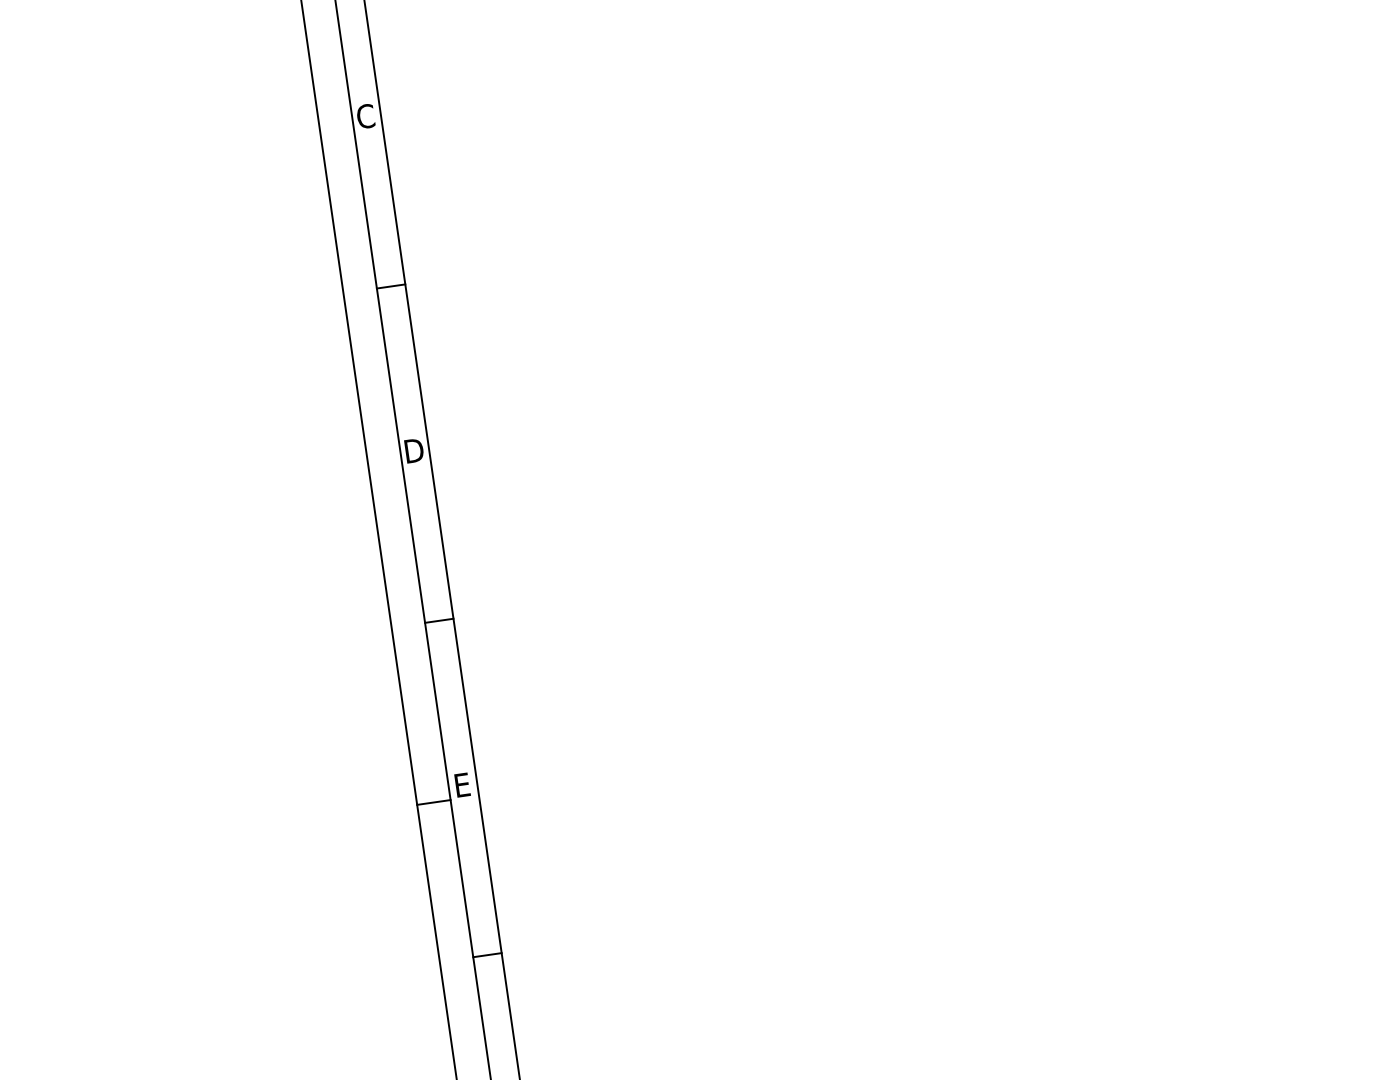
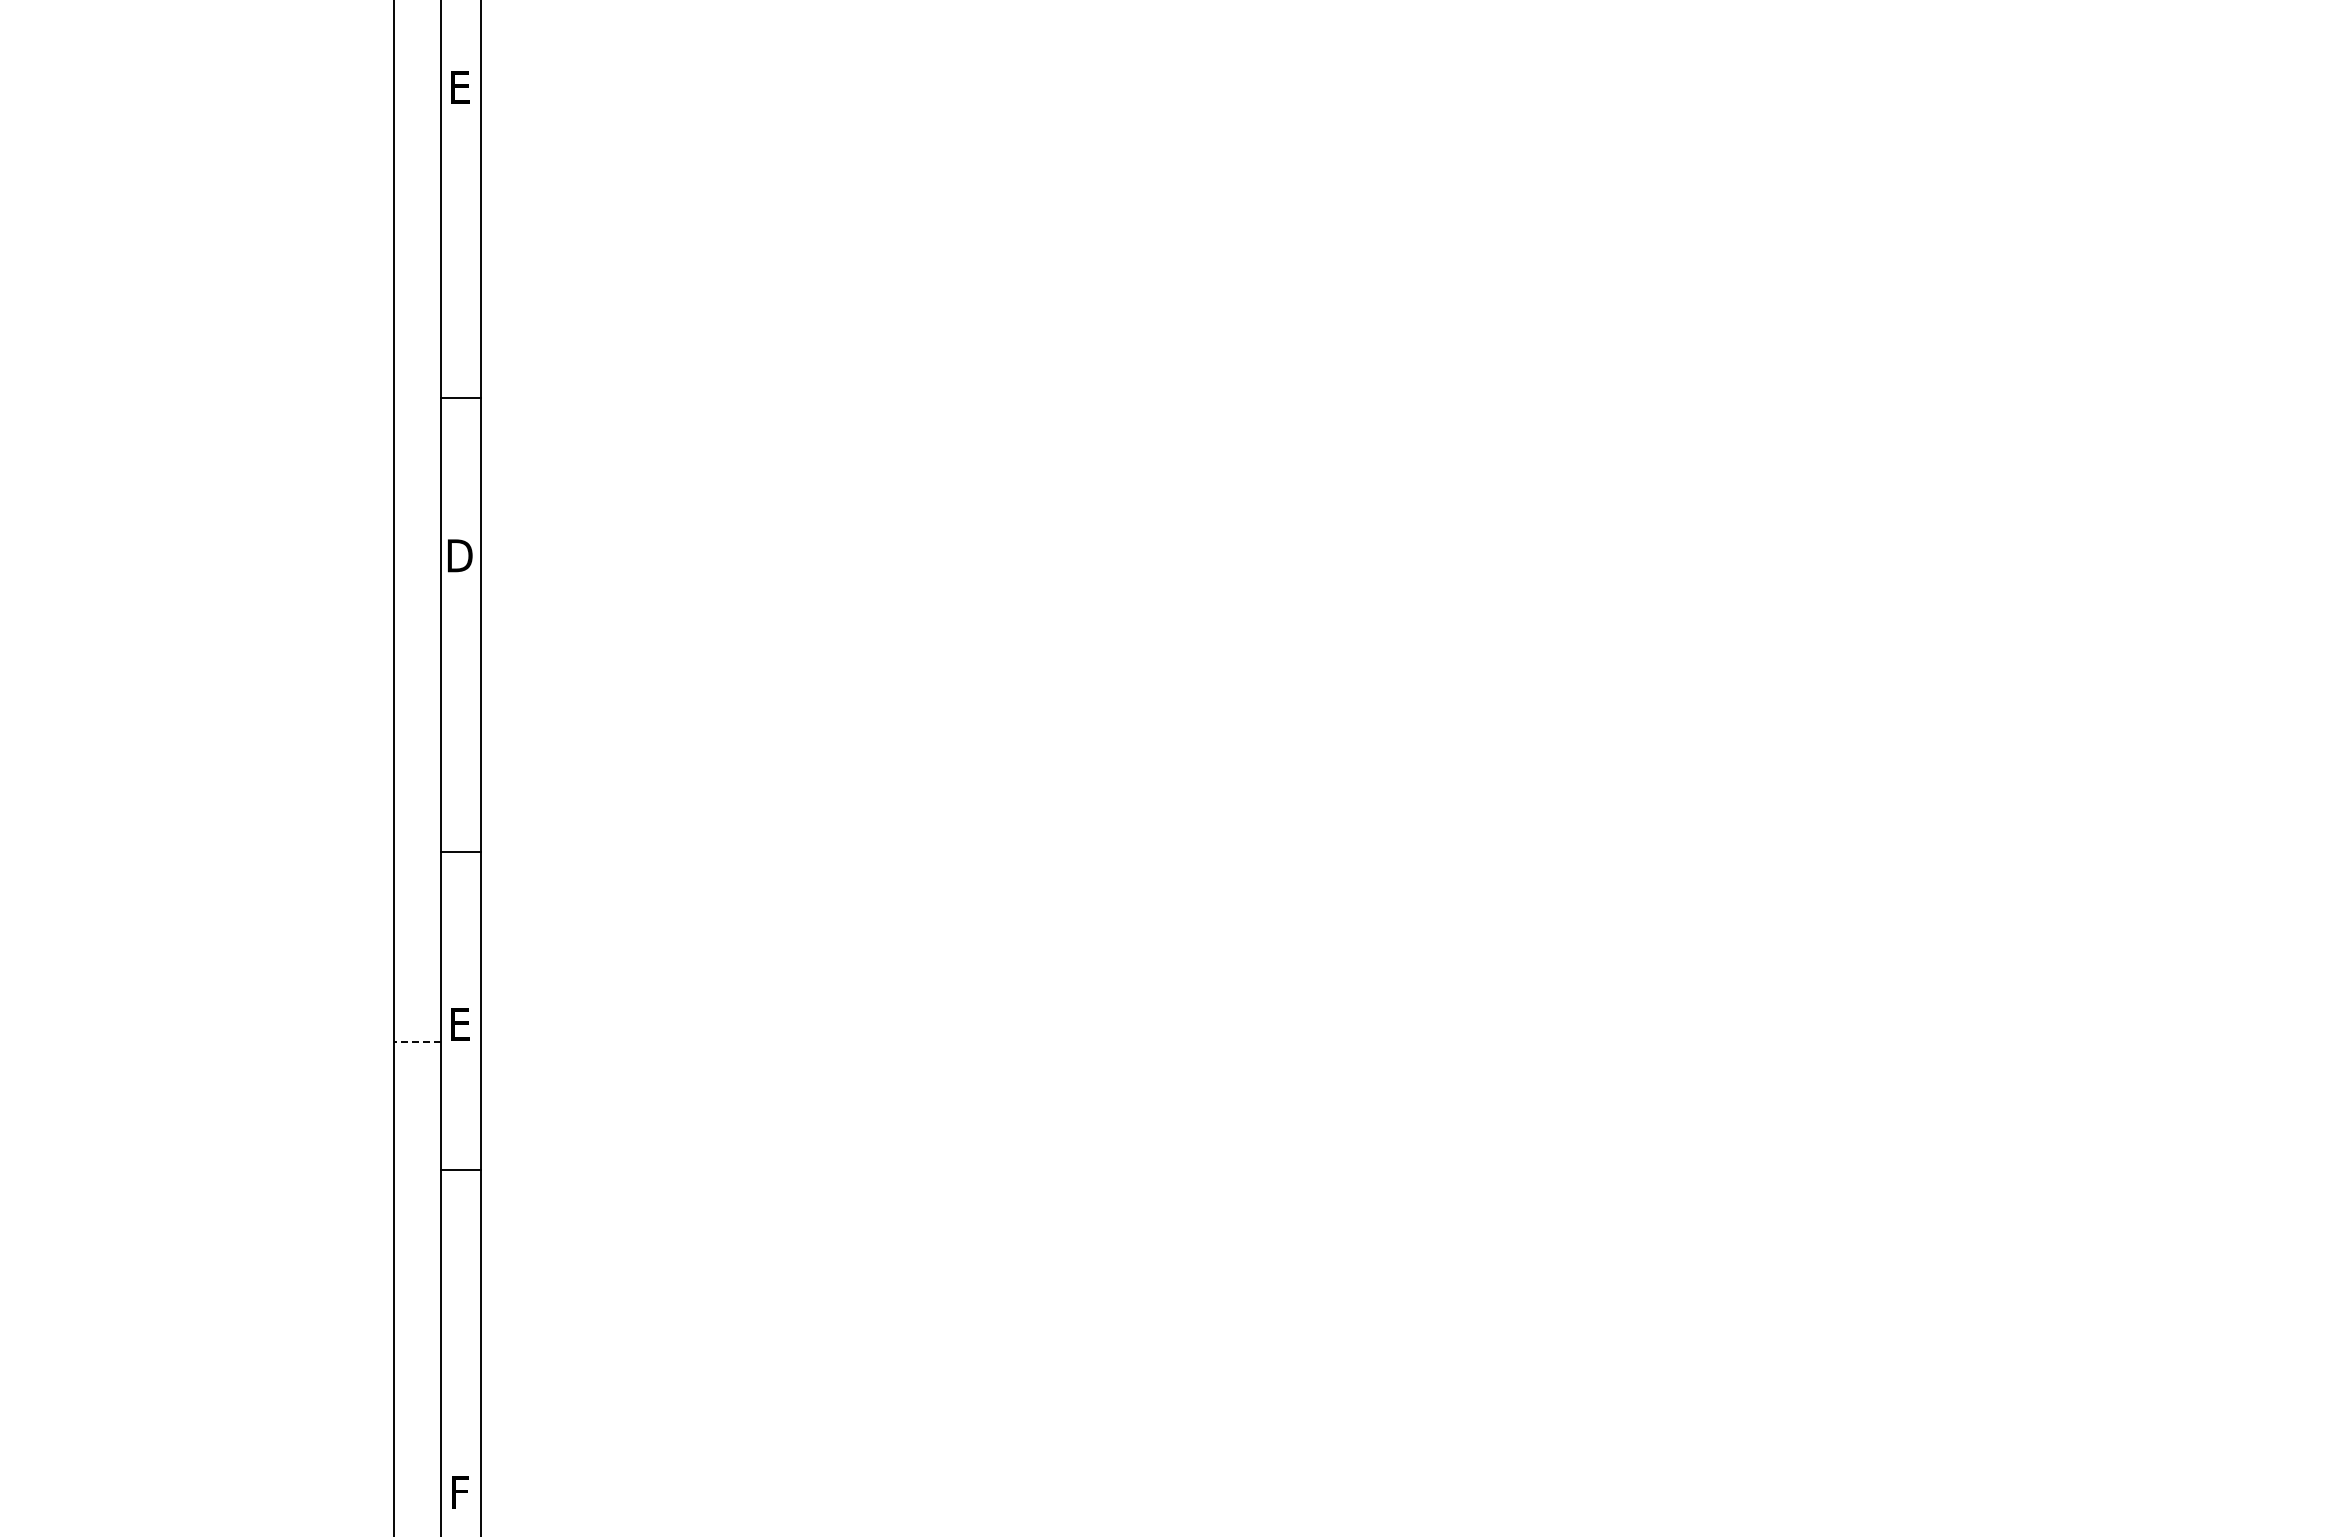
text: (365, 116) -> (459, 87), C -> E
line: (390, 286) -> (460, 397), moved
line: (439, 621) -> (460, 852), moved
line: (433, 802) -> (416, 1042), solid -> dashed
line: (487, 955) -> (460, 1169), moved

